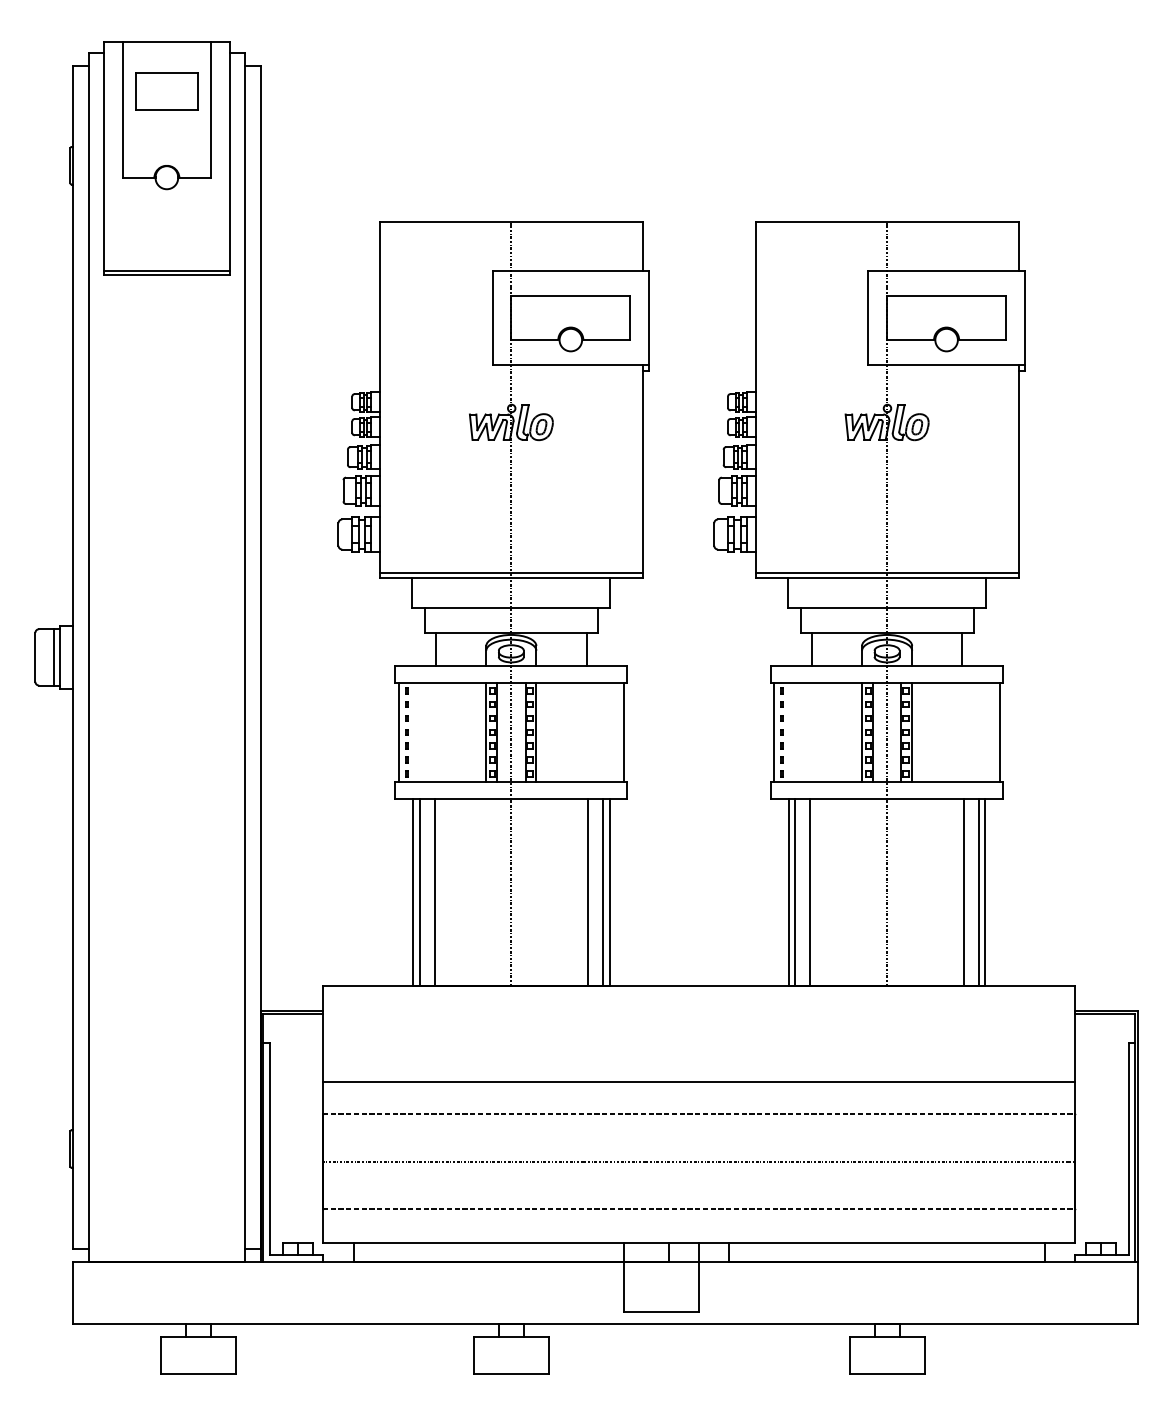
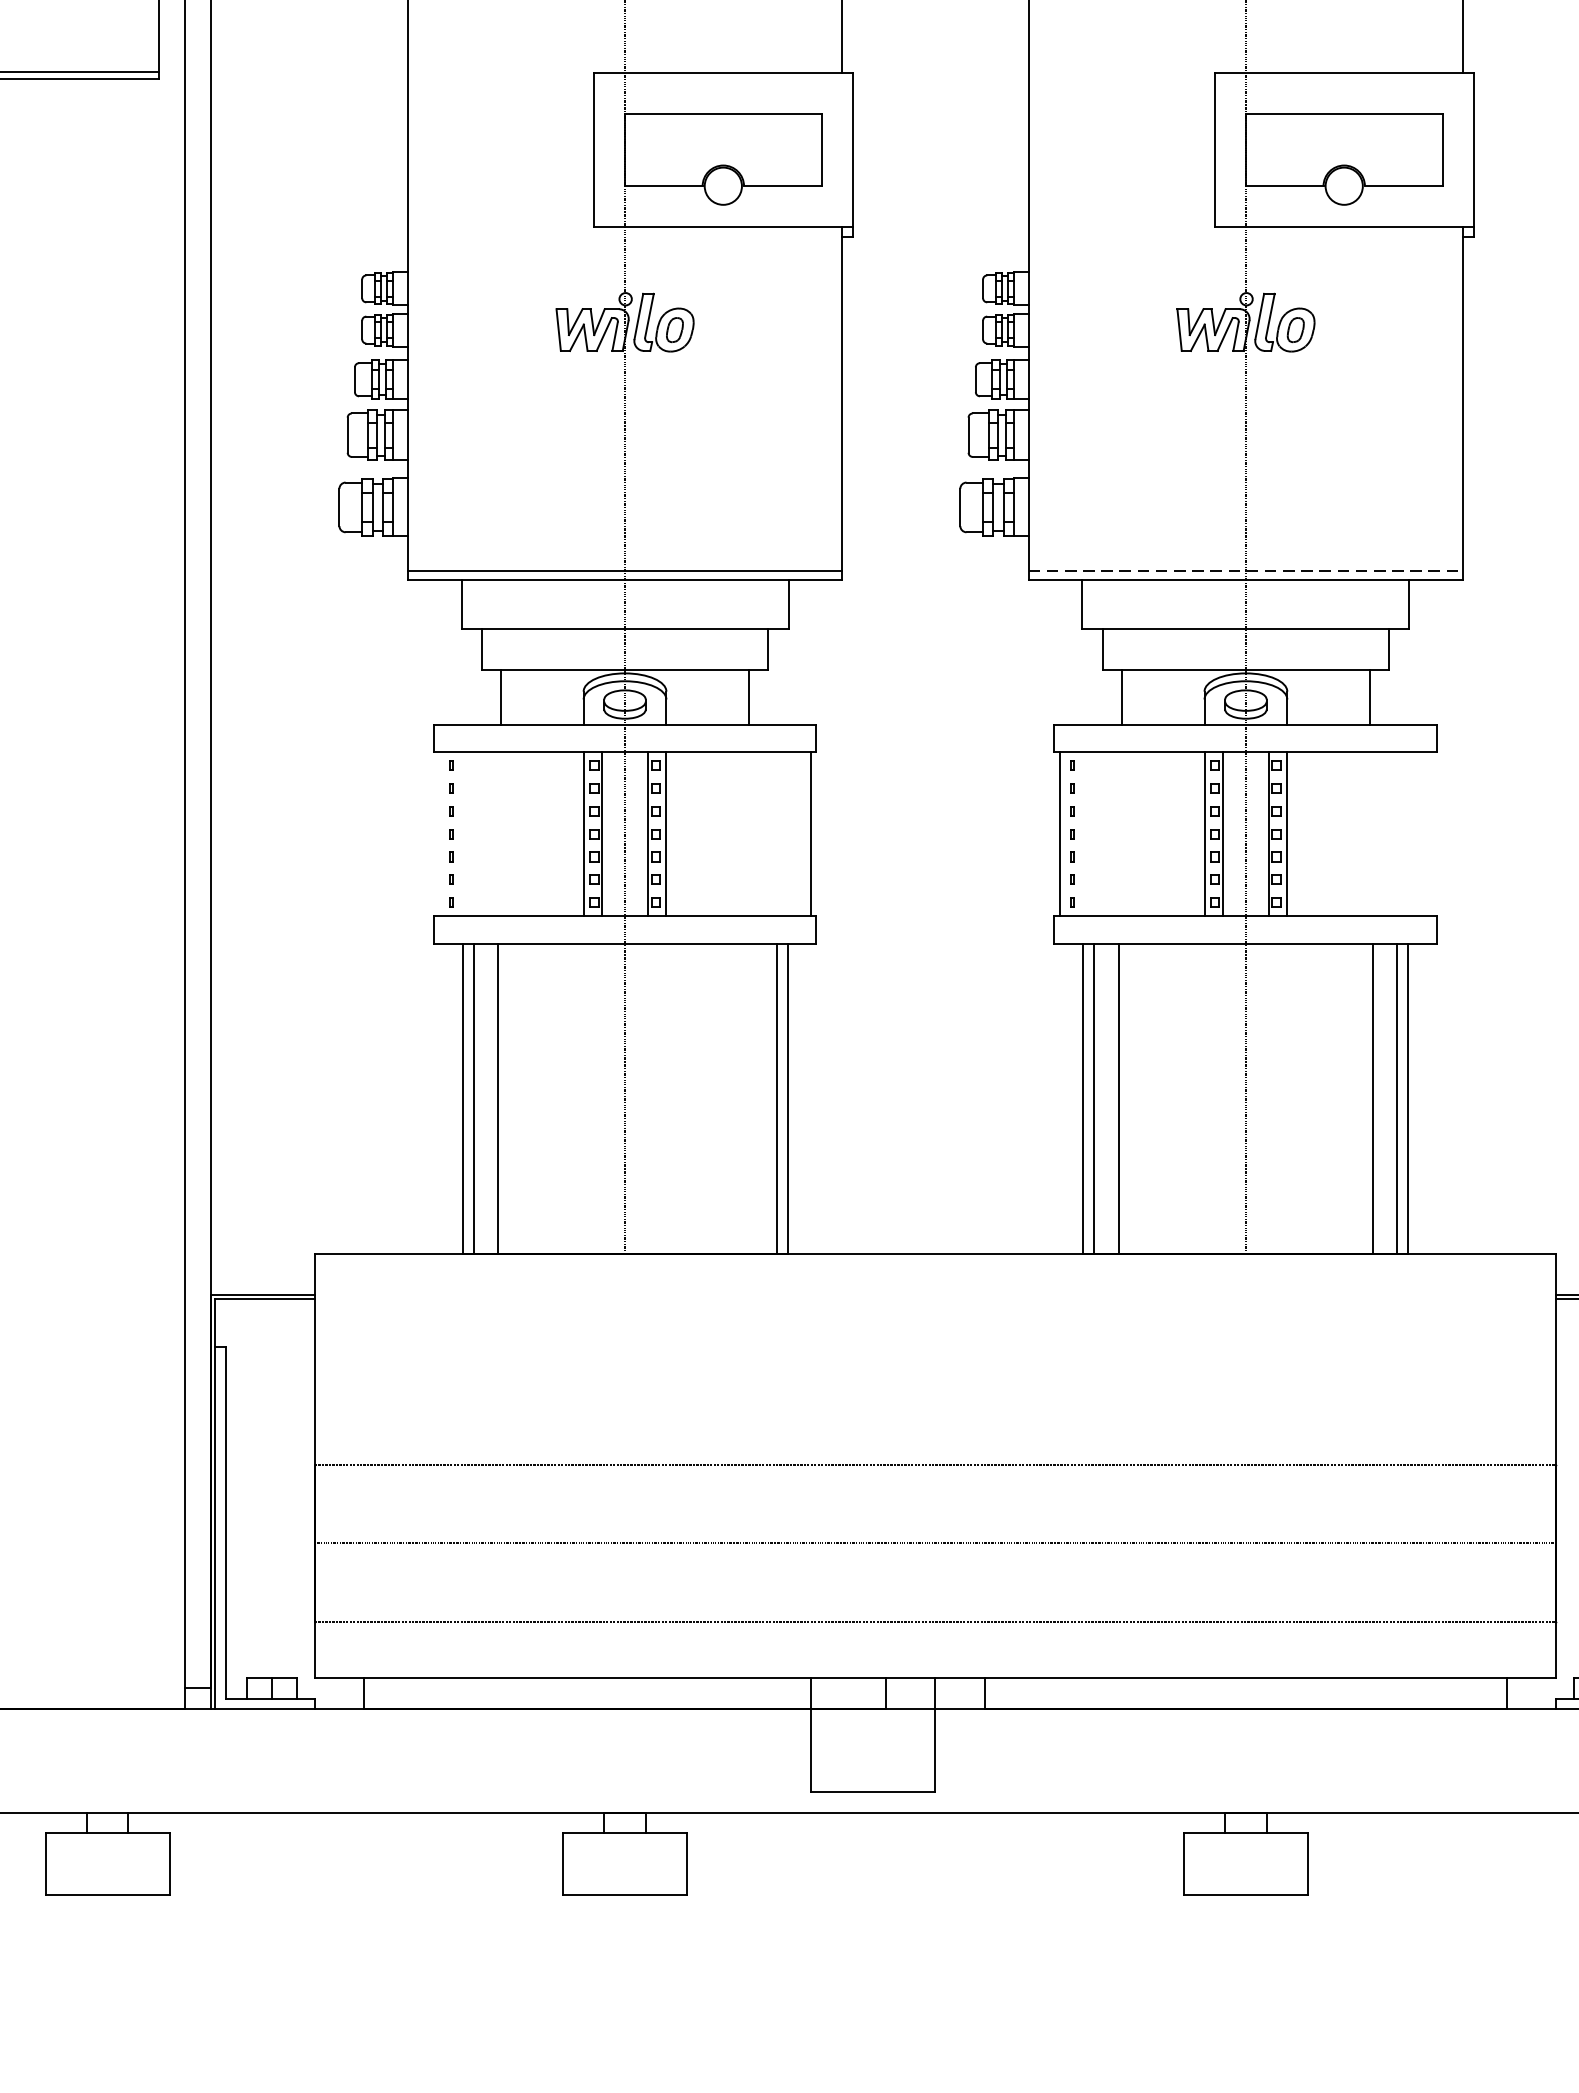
line: (887, 572) -> (1246, 570), solid -> dashed
line: (398, 732) -> (438, 834), removed
line: (999, 732) -> (1431, 834), removed
line: (588, 892) -> (752, 1098), removed
line: (699, 1081) -> (935, 1411), removed

